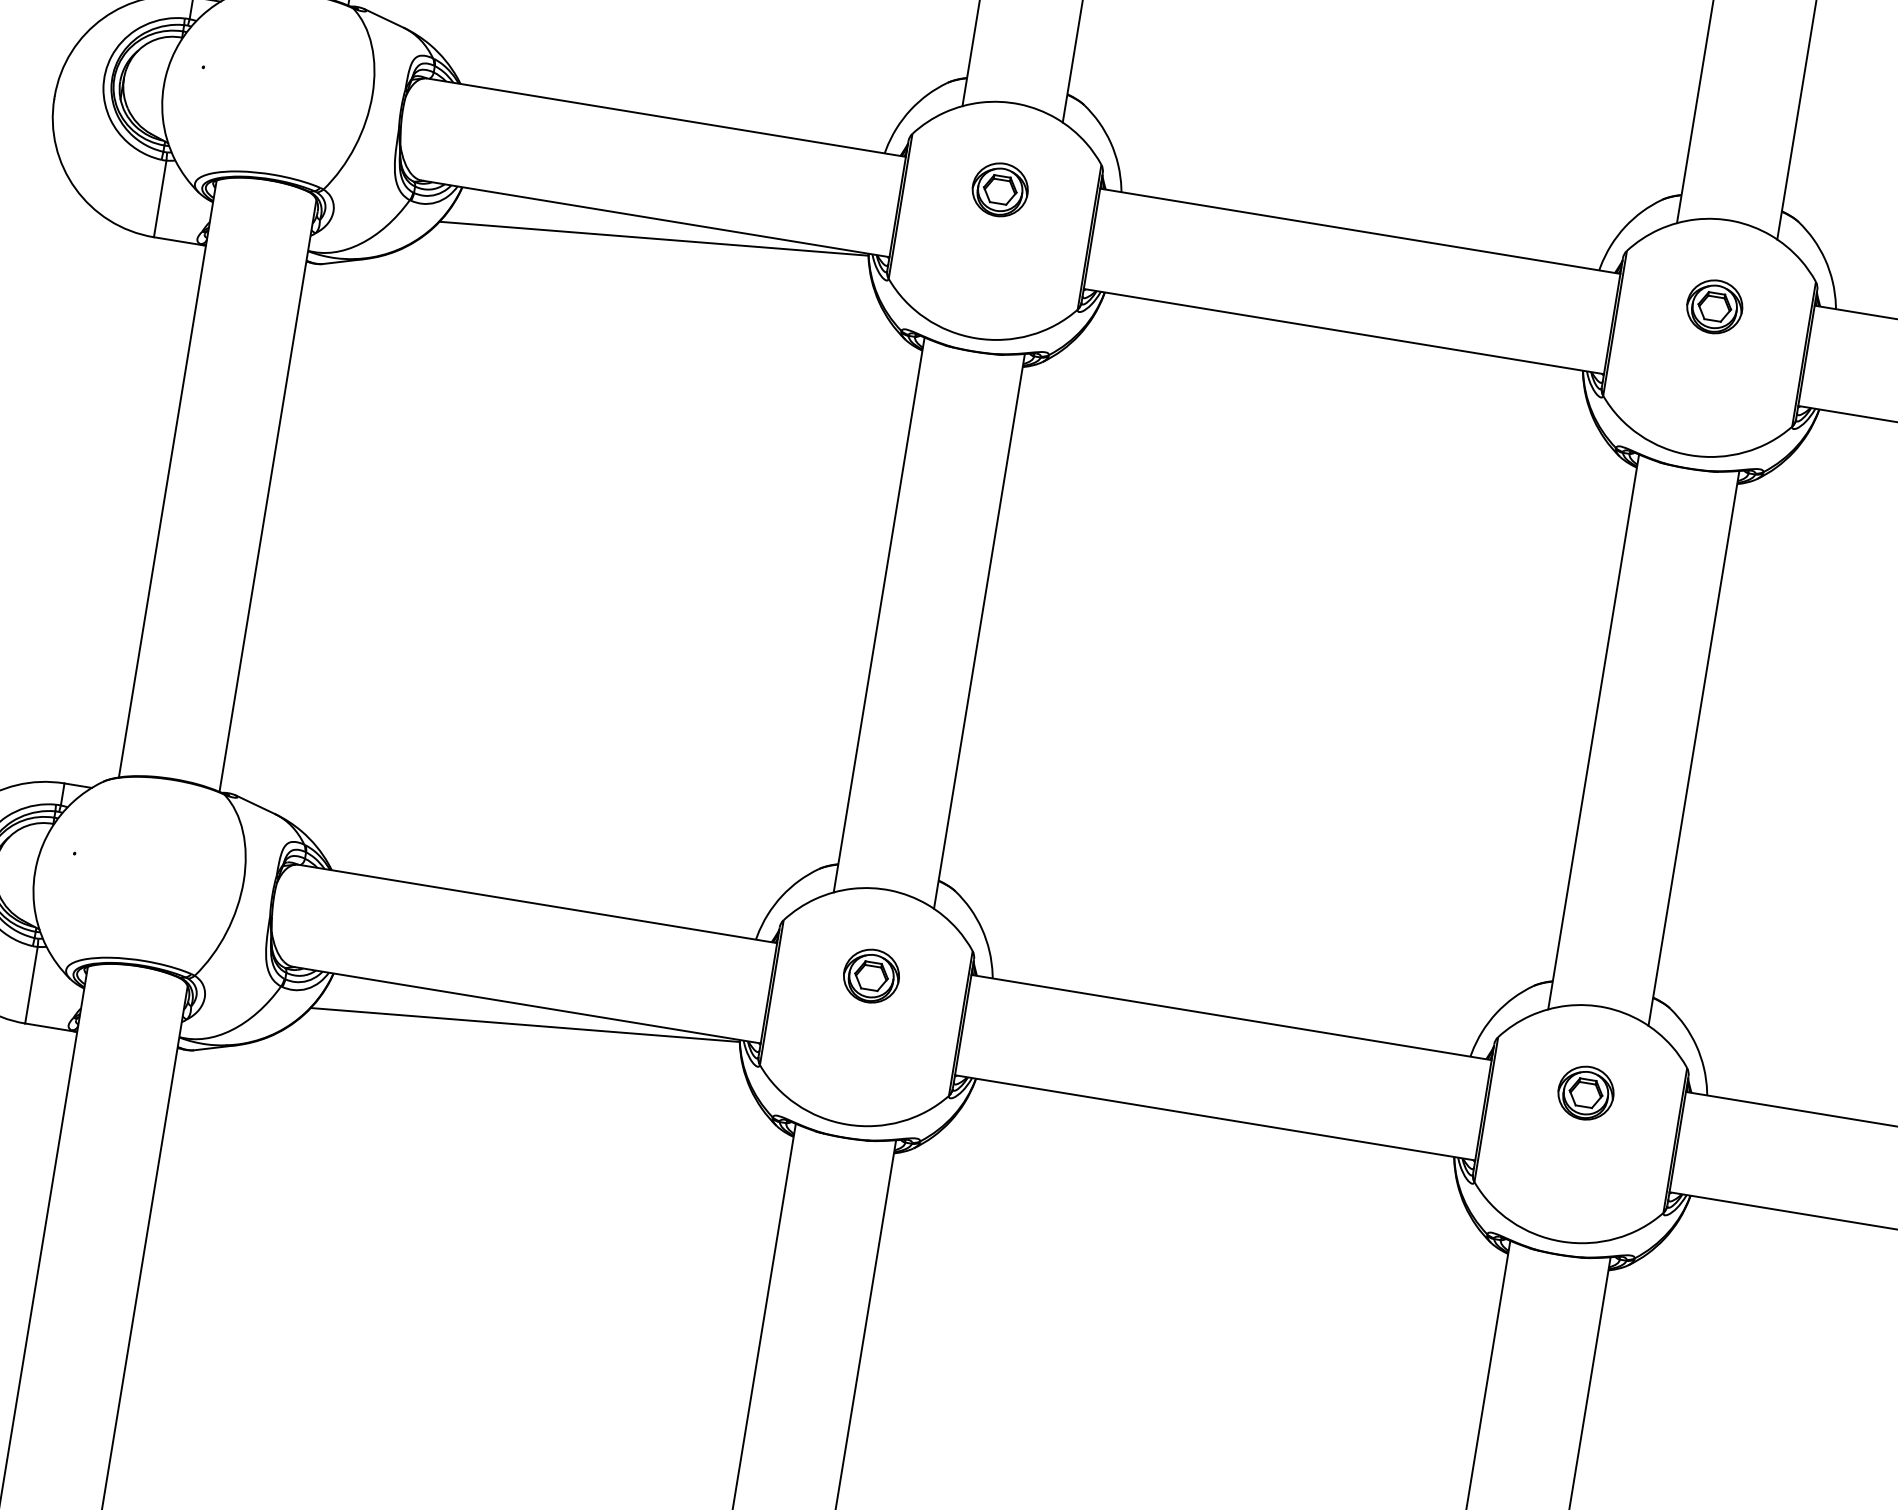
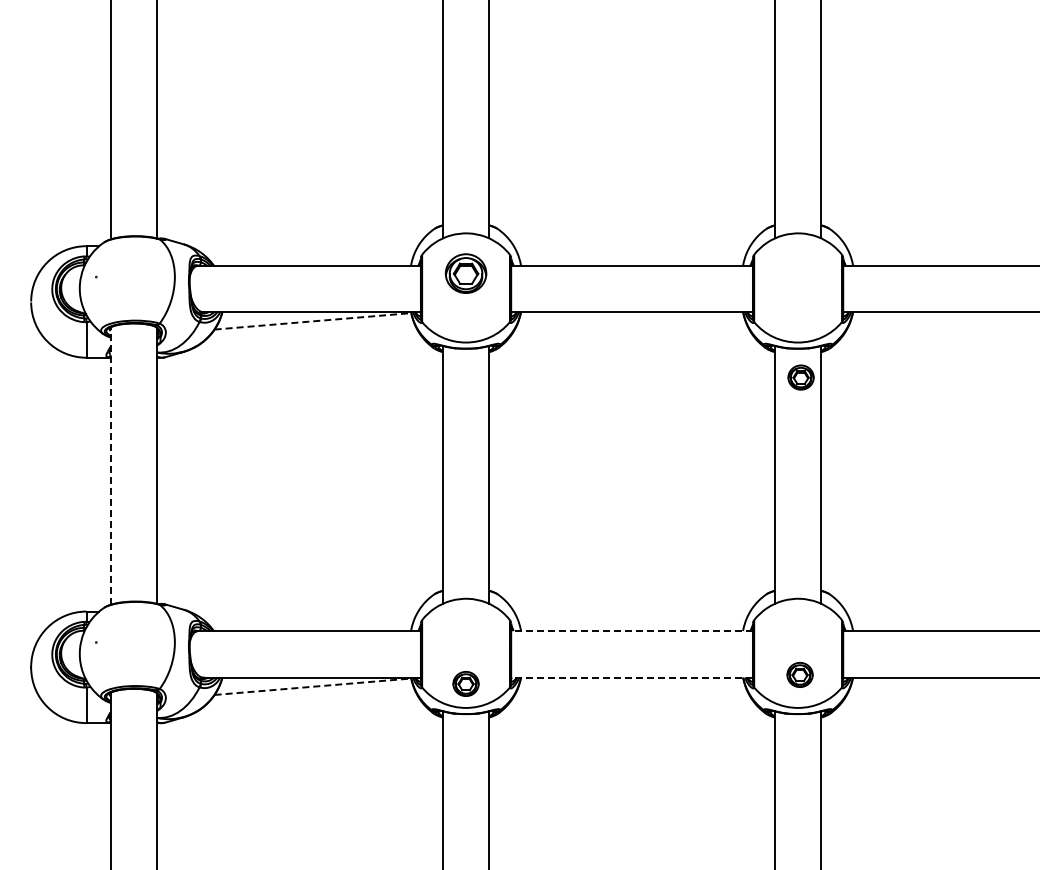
part: (999, 189) -> (465, 273), size x1.6
line: (652, 238) -> (312, 321), solid -> dashed
part: (1713, 306) -> (800, 377), moved
line: (167, 479) -> (110, 466), solid -> dashed
part: (870, 974) -> (465, 683), moved
line: (1232, 1018) -> (632, 631), solid -> dashed
line: (524, 1024) -> (312, 686), solid -> dashed
part: (1584, 1091) -> (799, 674), moved
line: (1216, 1117) -> (632, 677), solid -> dashed

